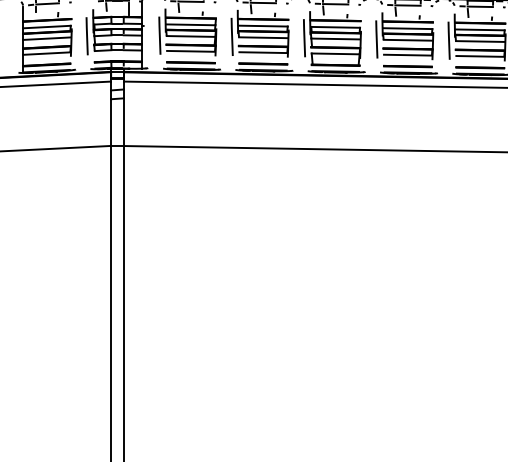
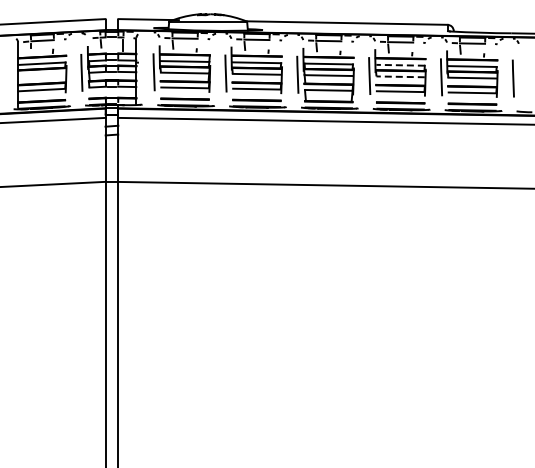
line: (407, 28) -> (400, 65), solid -> dashed
line: (46, 38) -> (41, 75), removed
line: (407, 39) -> (400, 76), solid -> dashed

